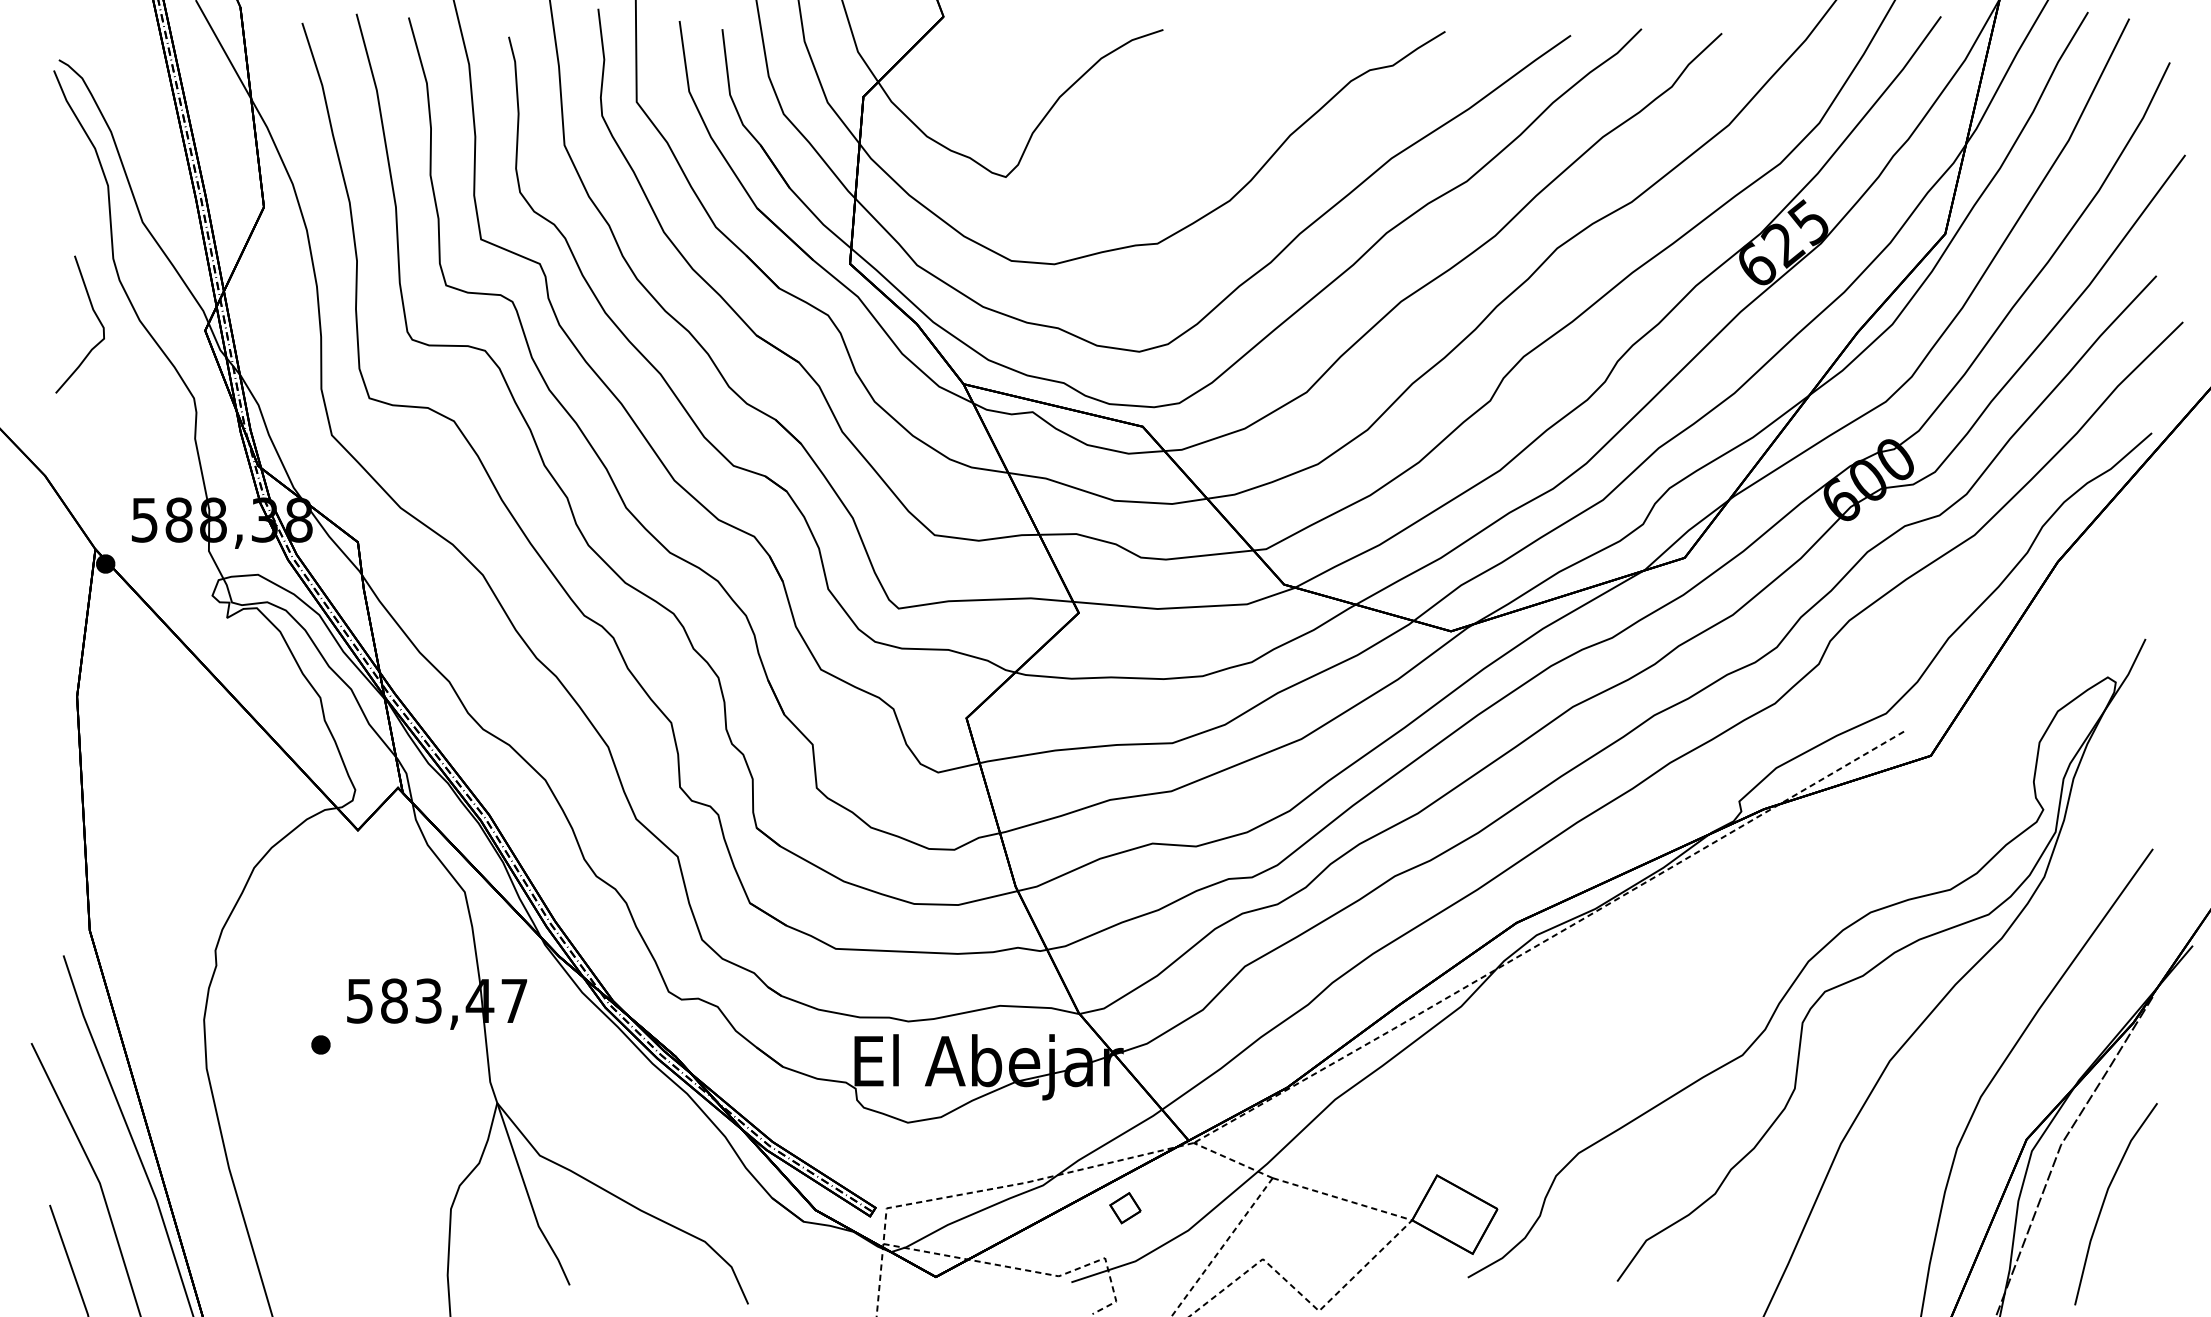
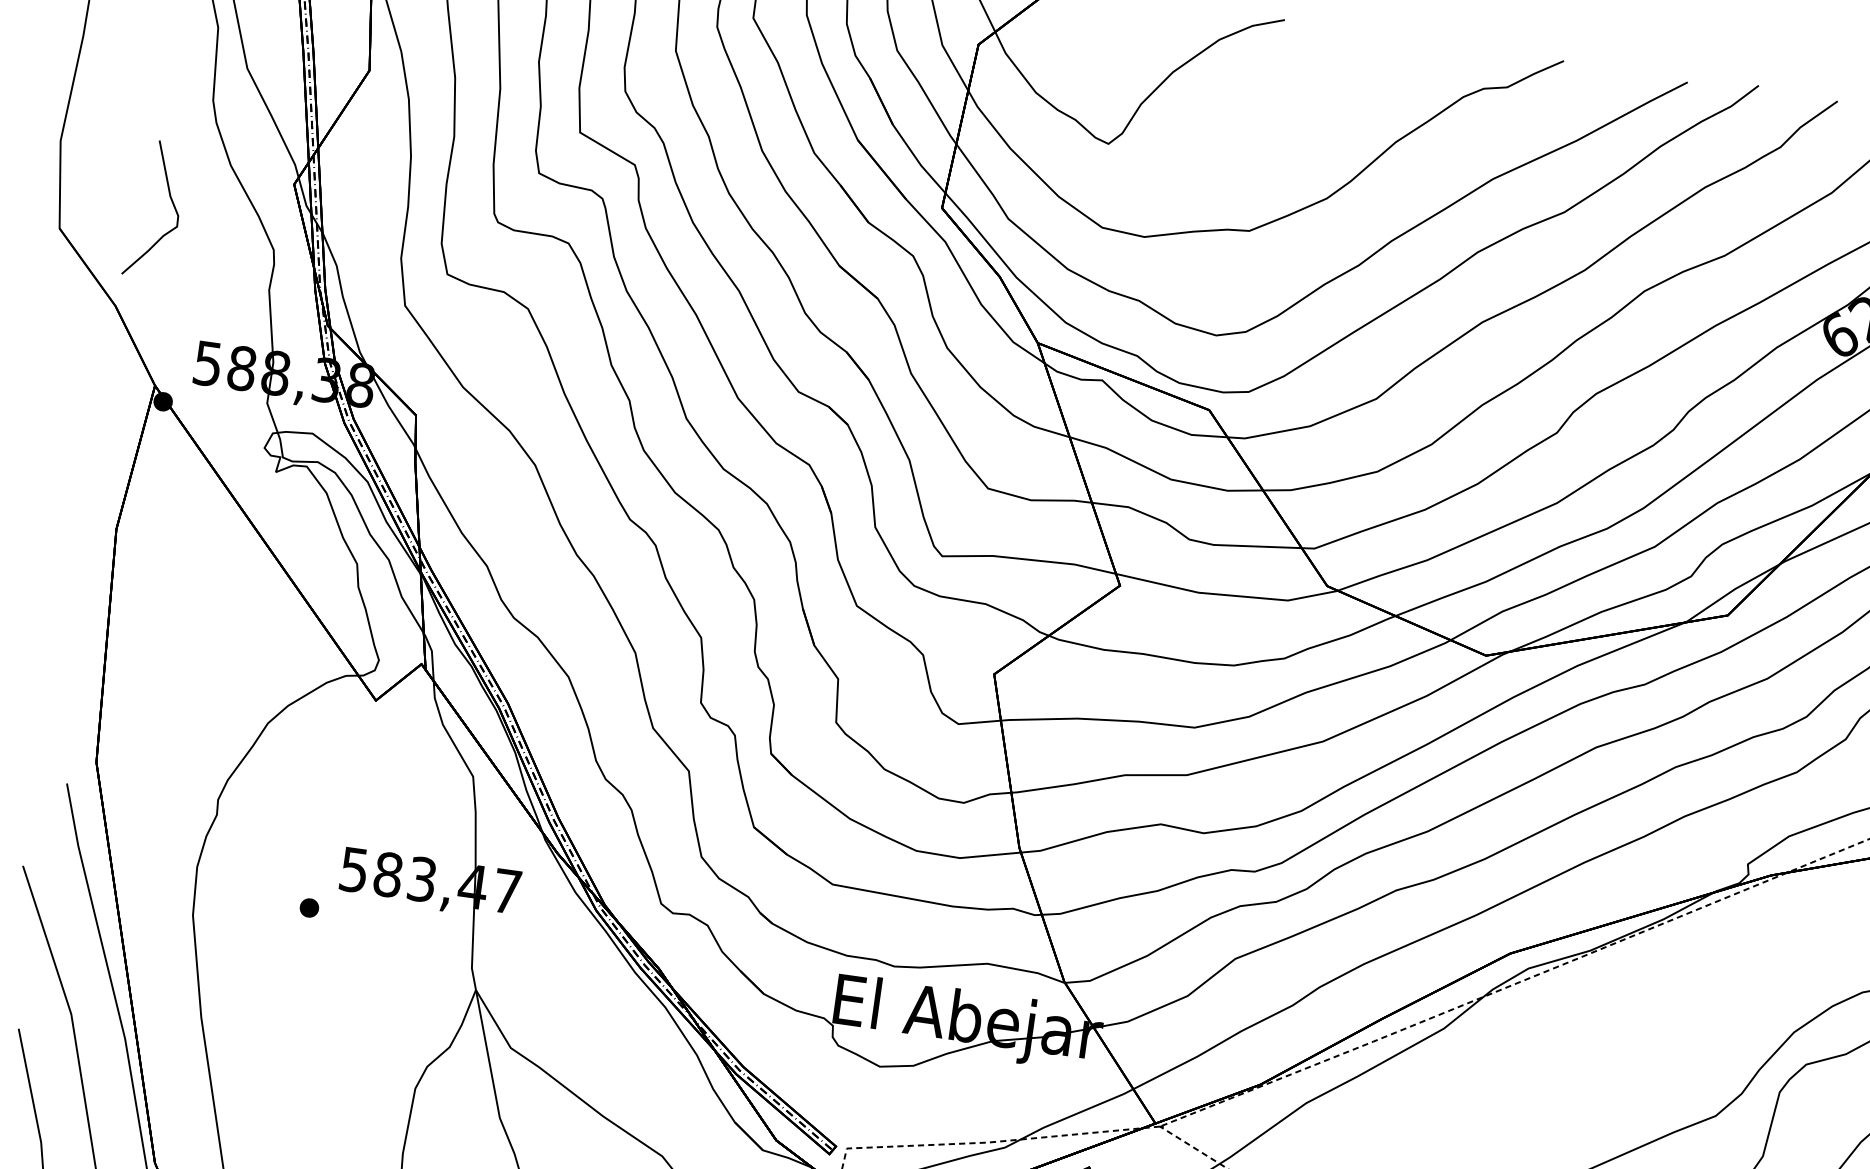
curve: (95, 315) -> (171, 202), moved

